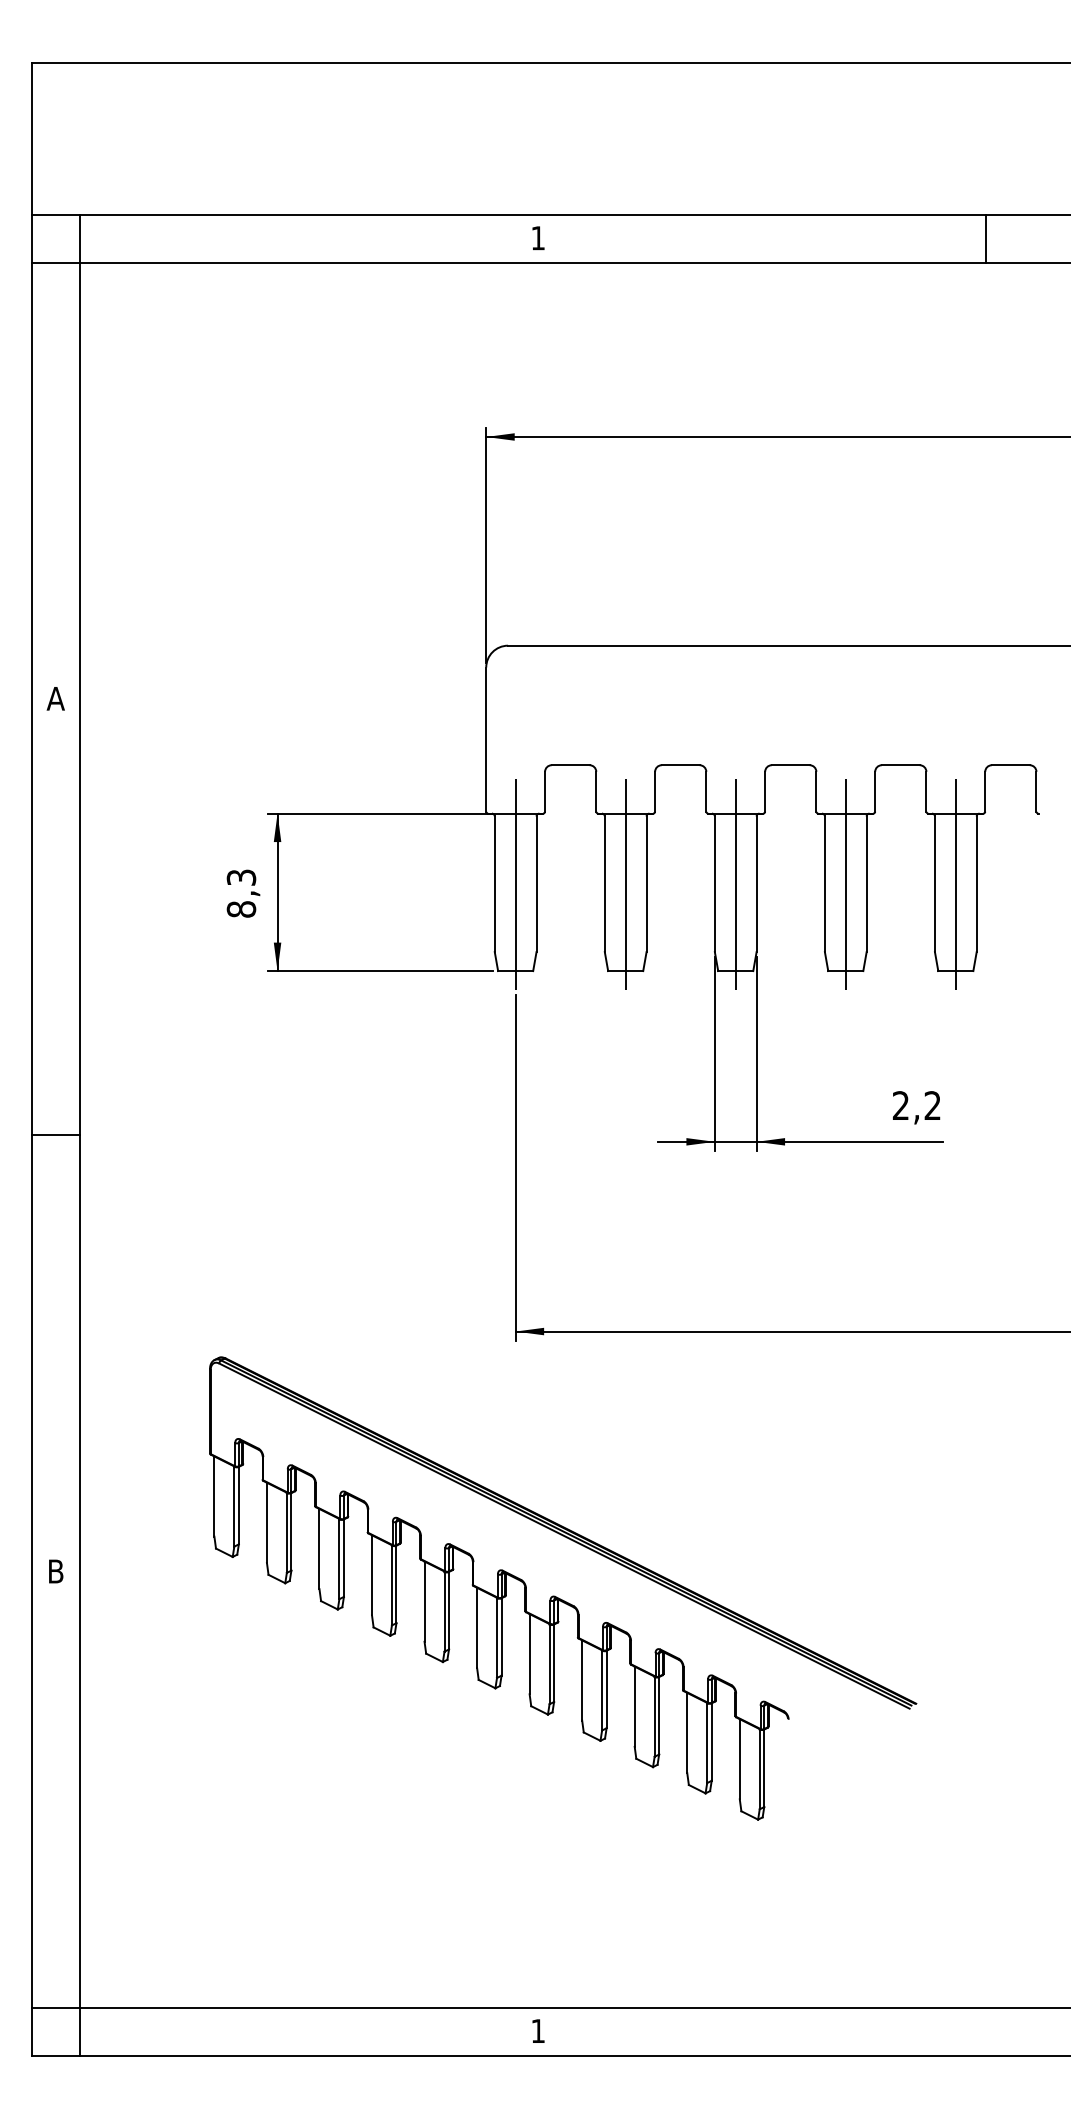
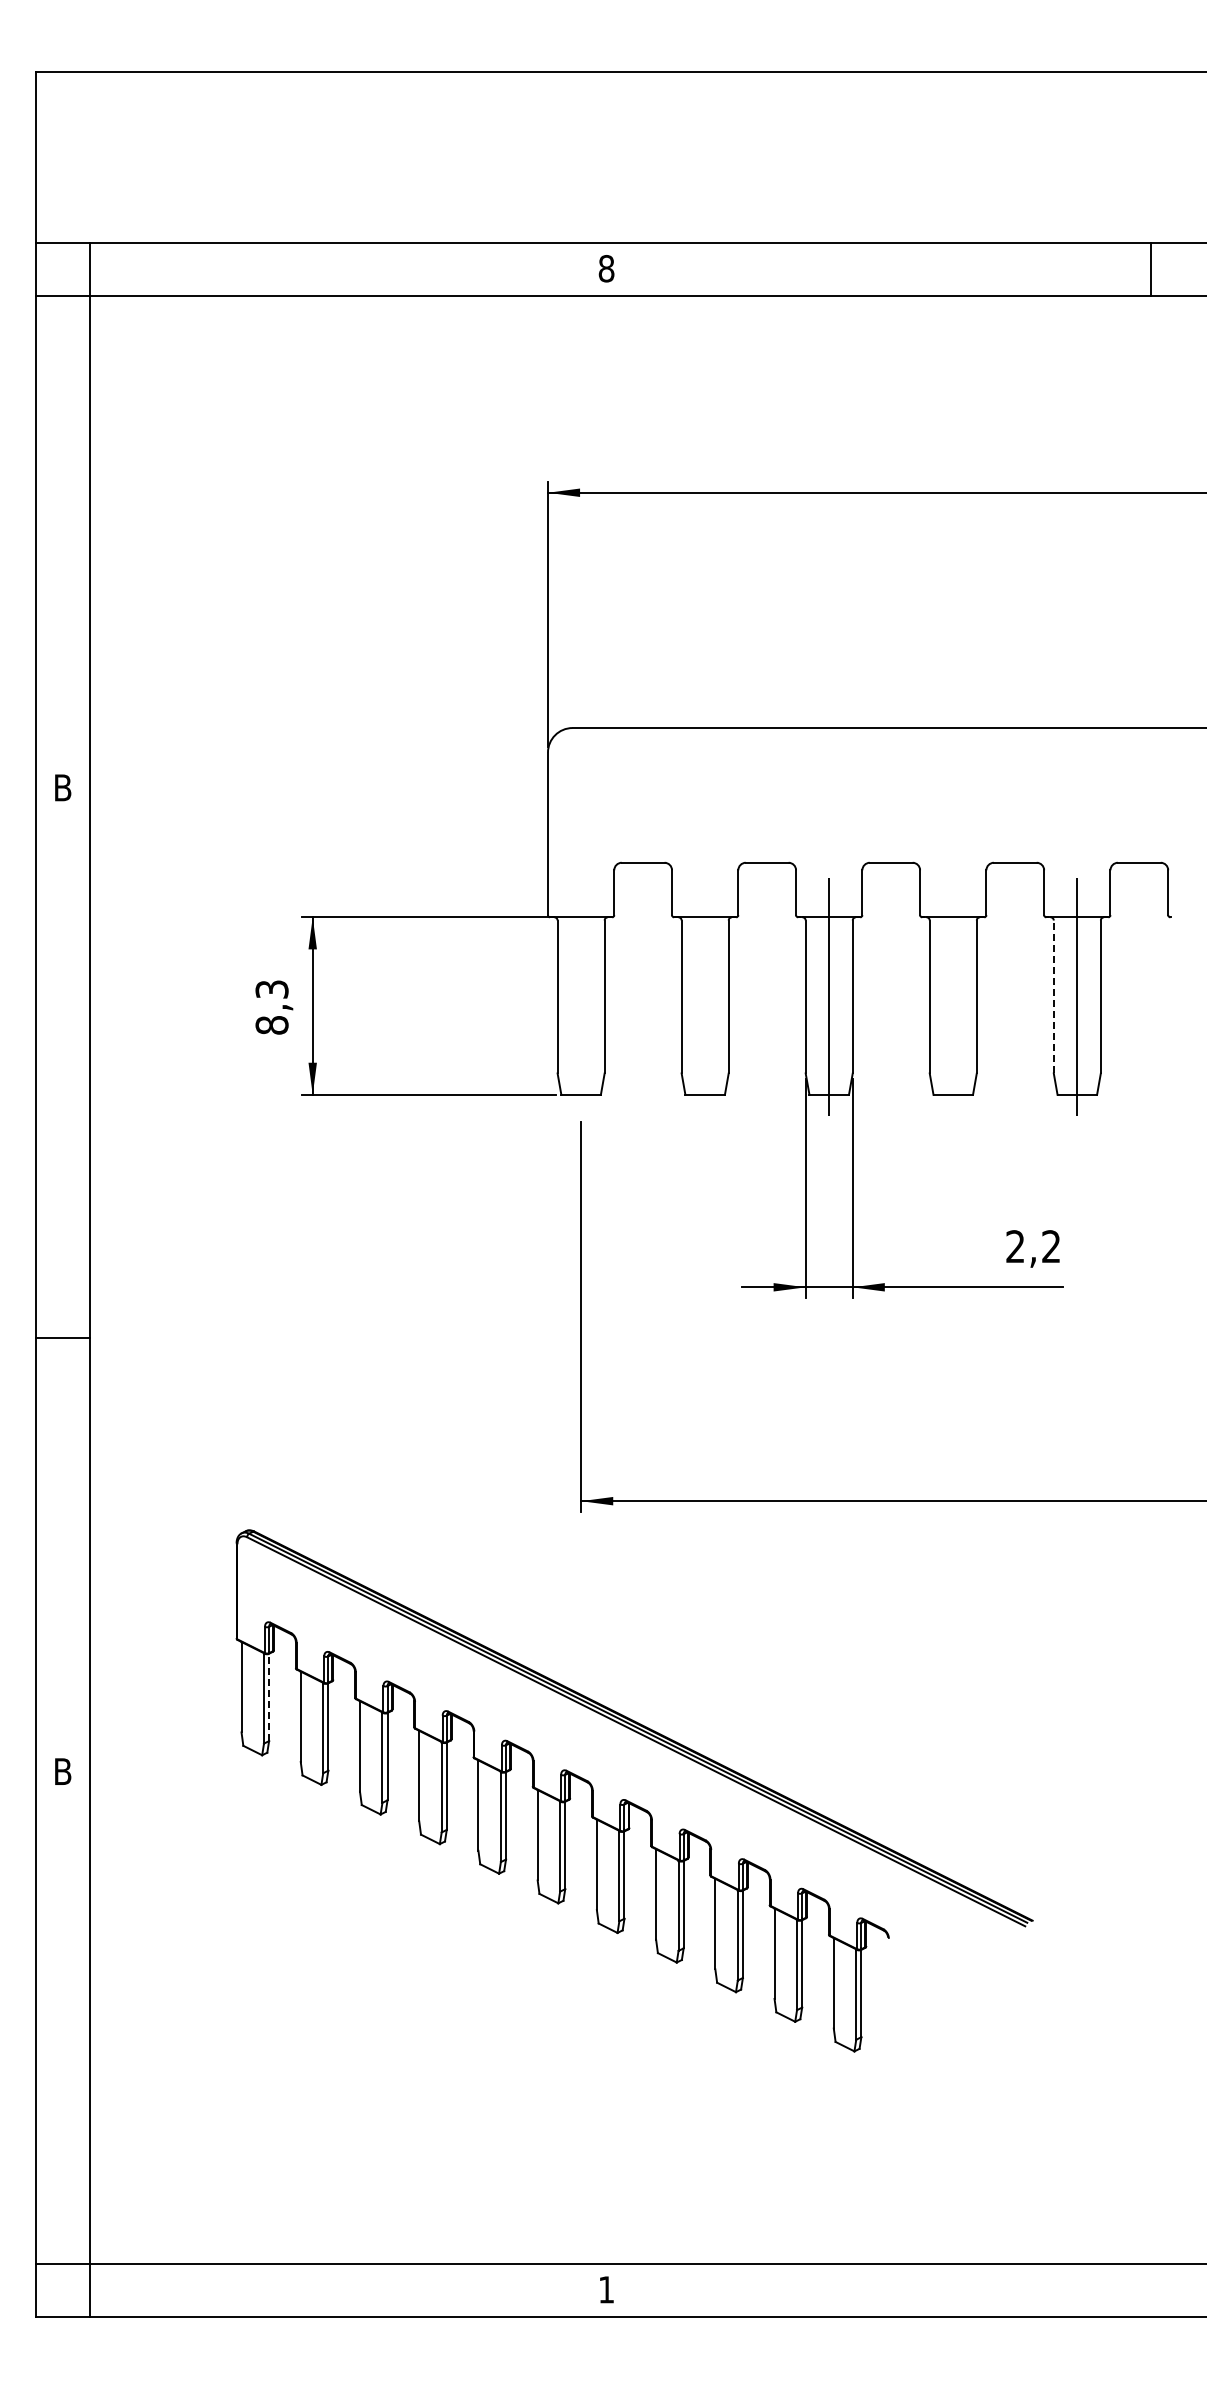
text: (538, 238) -> (606, 268), 1 -> 8
line: (986, 238) -> (1150, 269), moved
text: (55, 698) -> (62, 787), A -> B
line: (515, 883) -> (581, 996), removed
line: (625, 883) -> (705, 996), removed
line: (845, 883) -> (953, 996), removed
line: (934, 883) -> (1053, 996), solid -> dashed
line: (55, 1135) -> (62, 1338), moved
line: (239, 1505) -> (269, 1697), solid -> dashed

